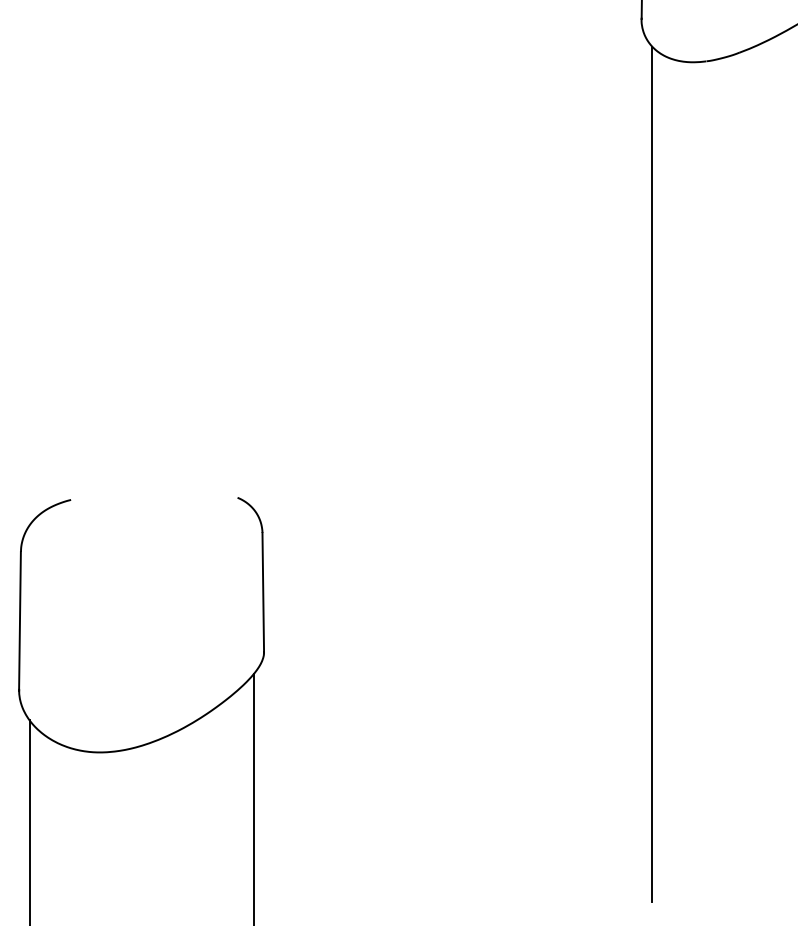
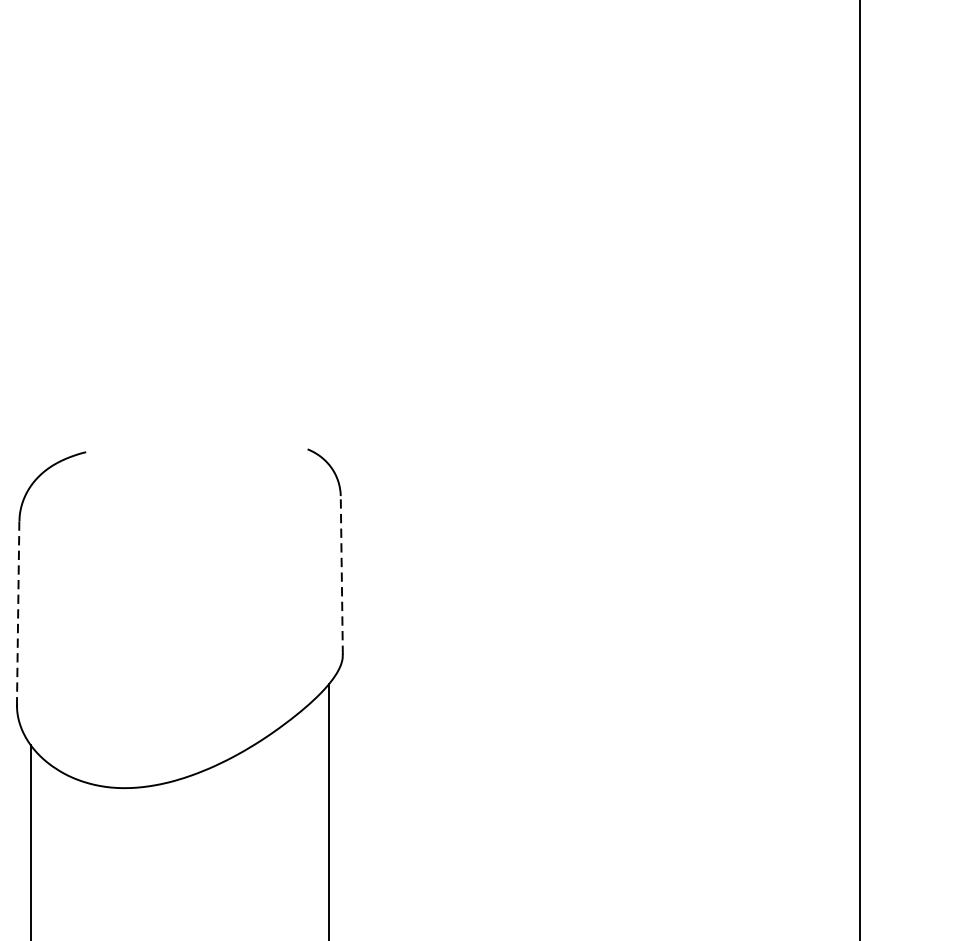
line: (263, 592) -> (342, 575), solid -> dashed
line: (20, 620) -> (18, 612), solid -> dashed

